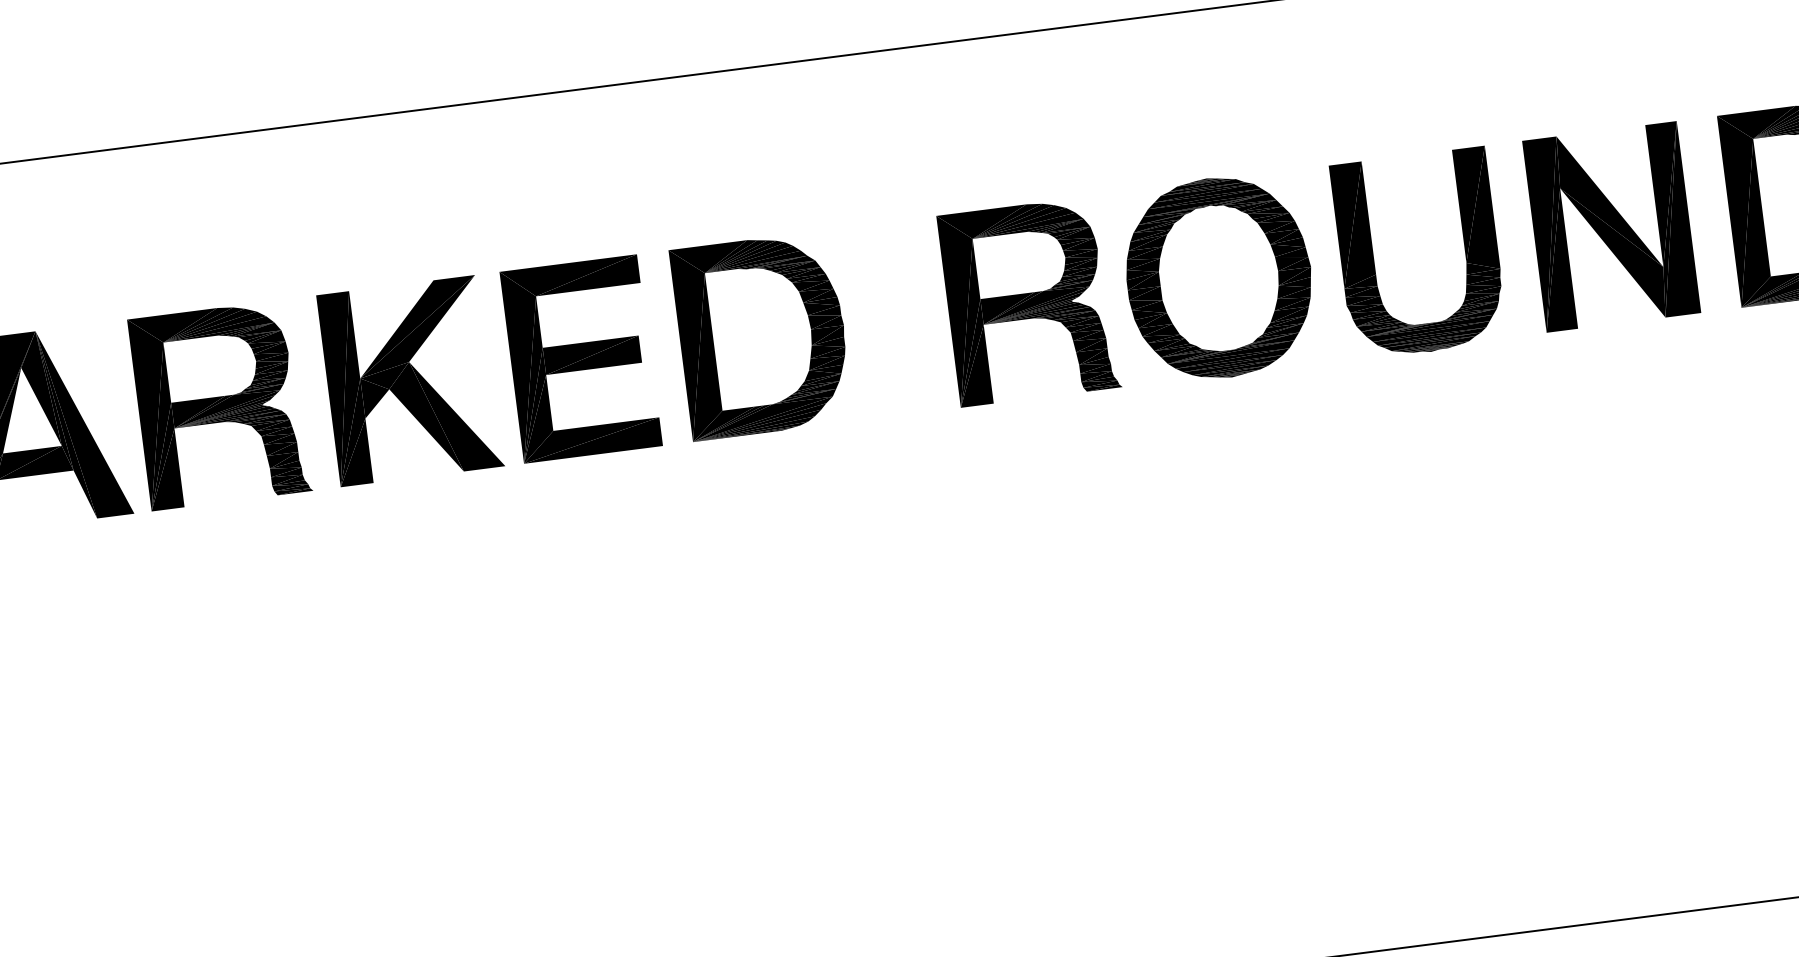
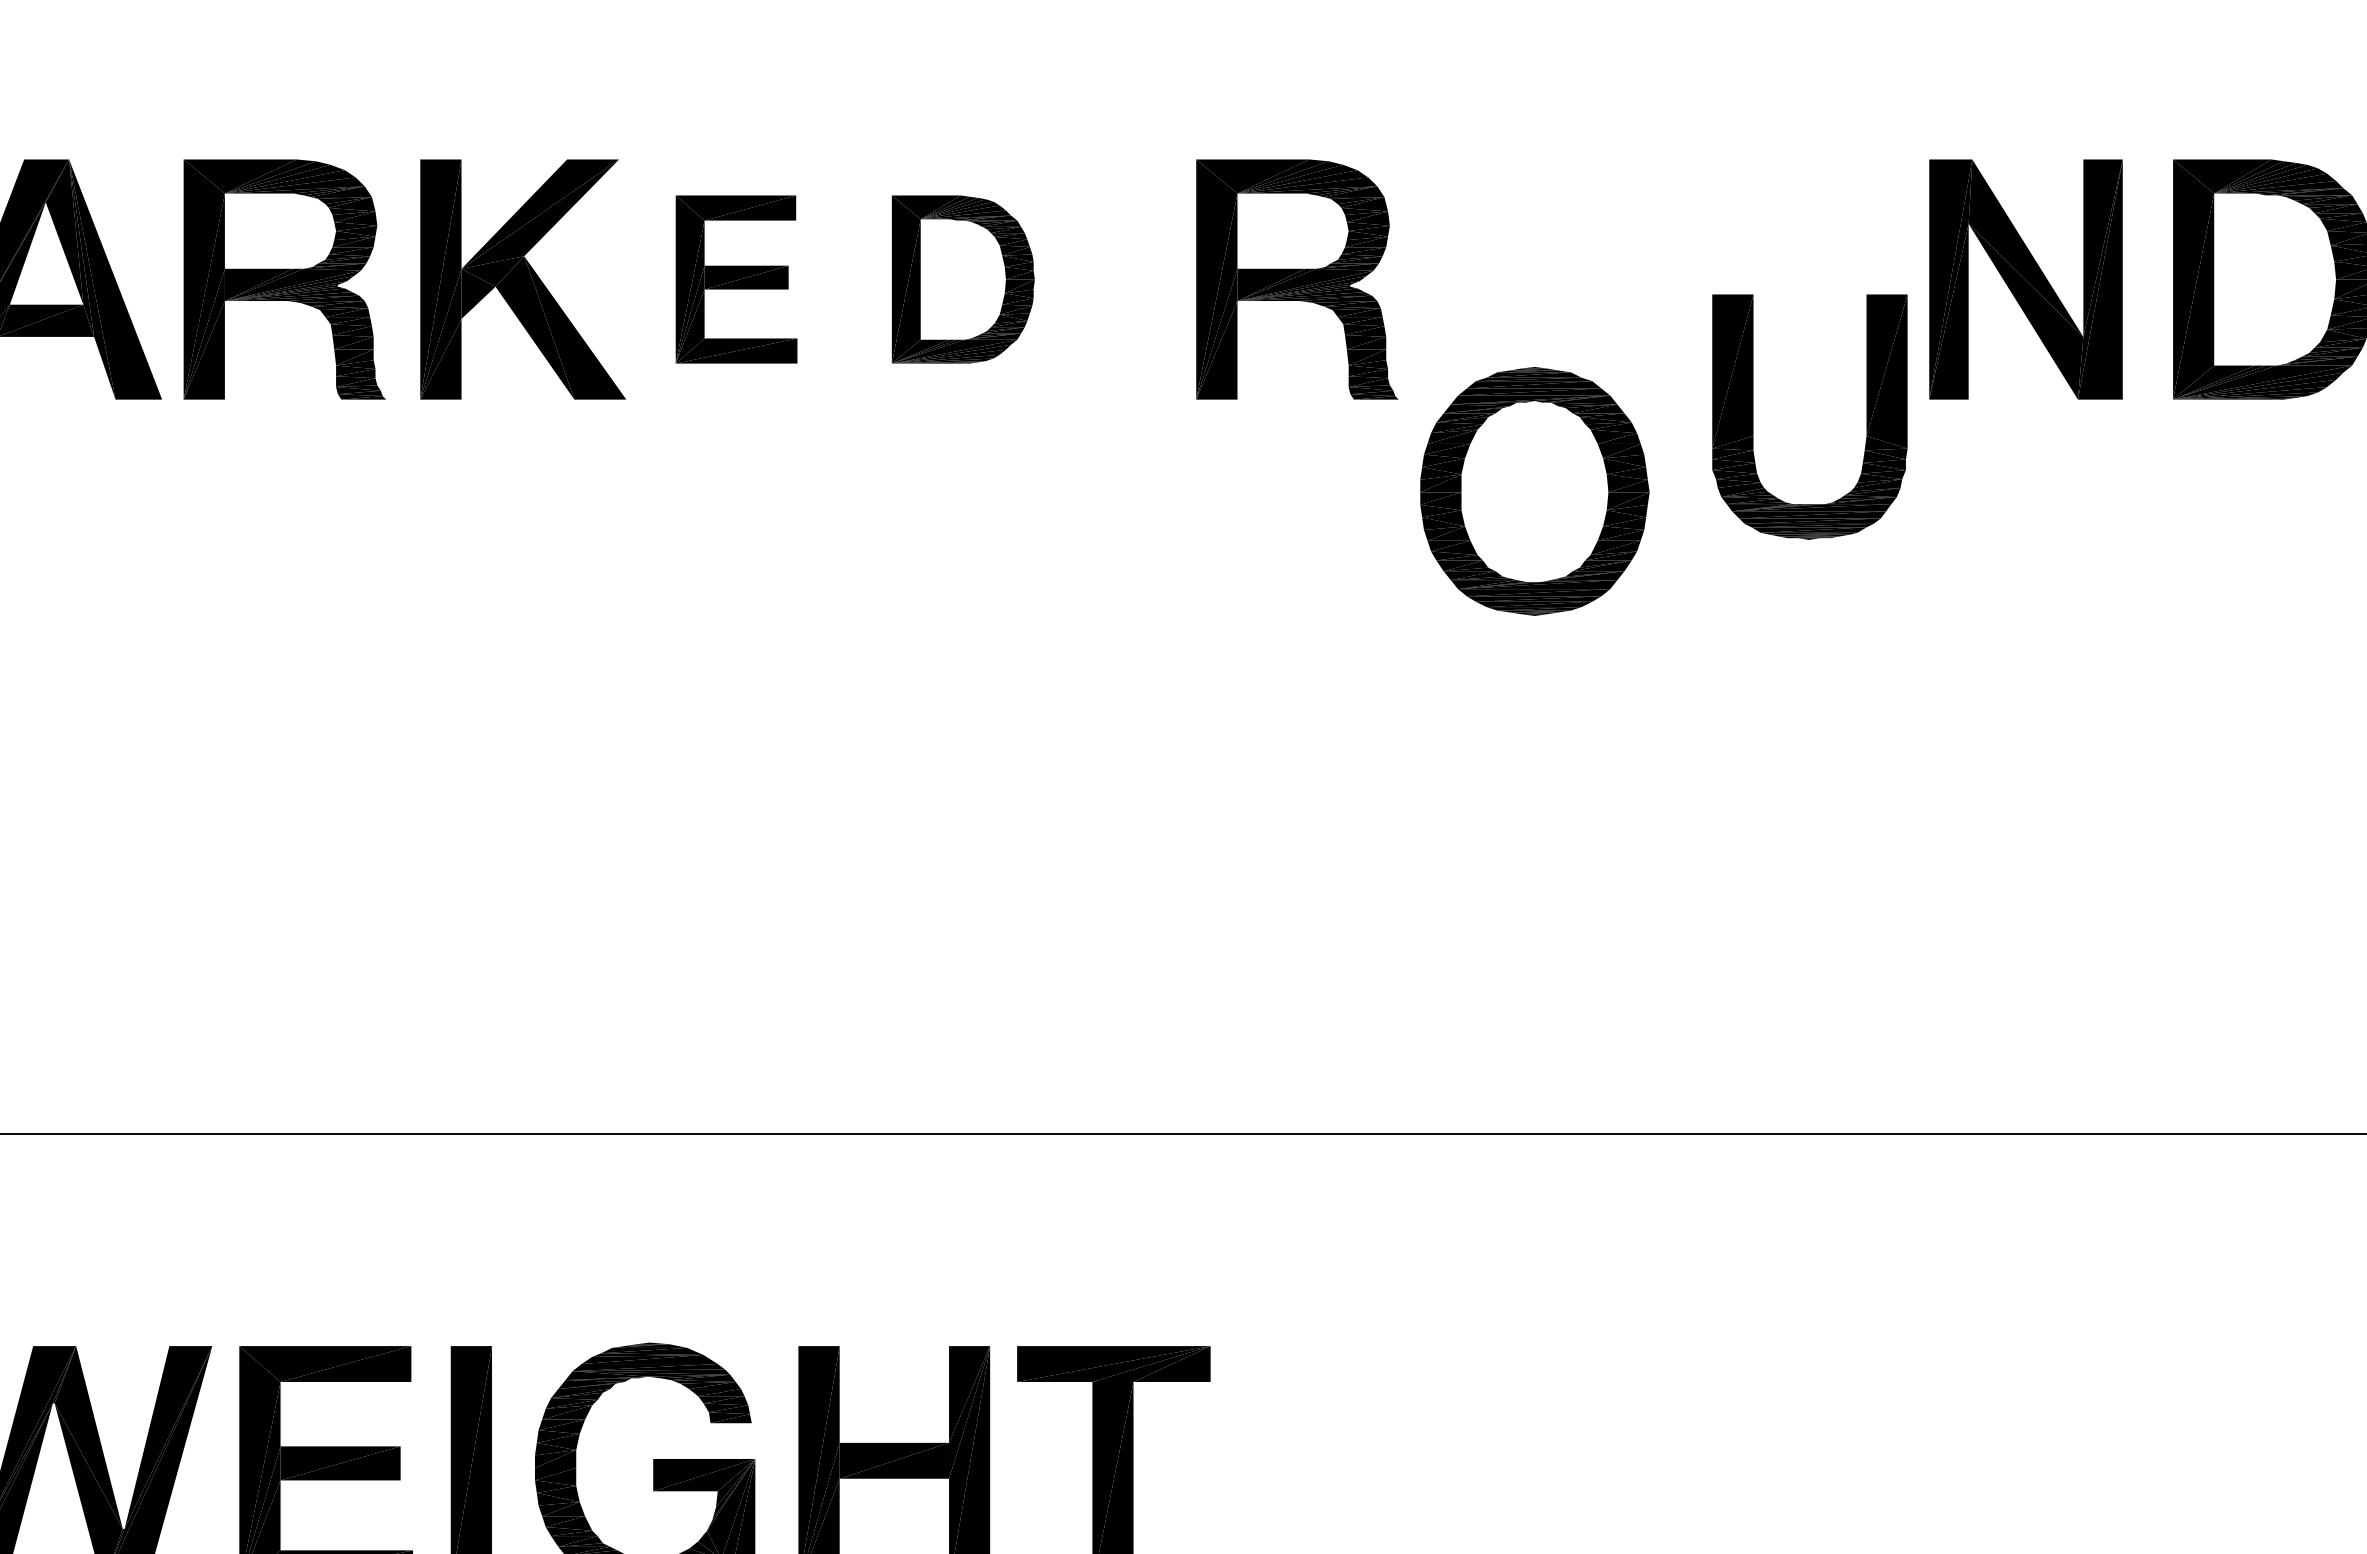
part: (1374, 258) -> (1753, 416), moved
part: (1218, 278) -> (1534, 491), moved
part: (762, 335) -> (963, 279), size x0.7
part: (581, 358) -> (736, 279), size x0.7

